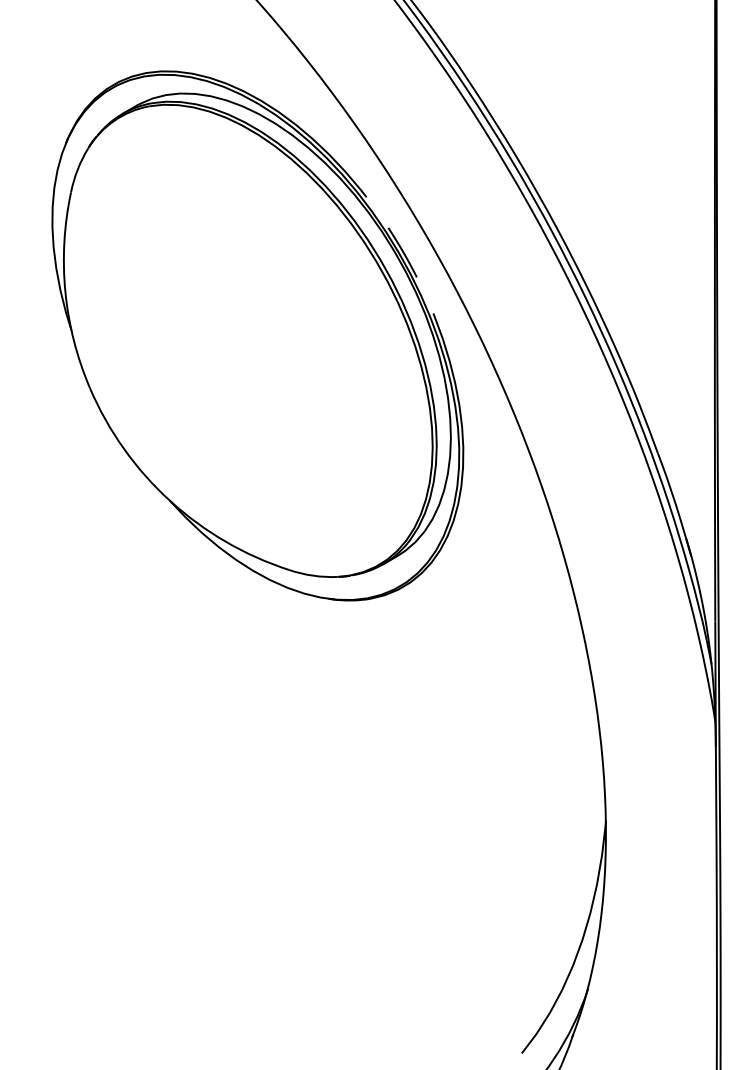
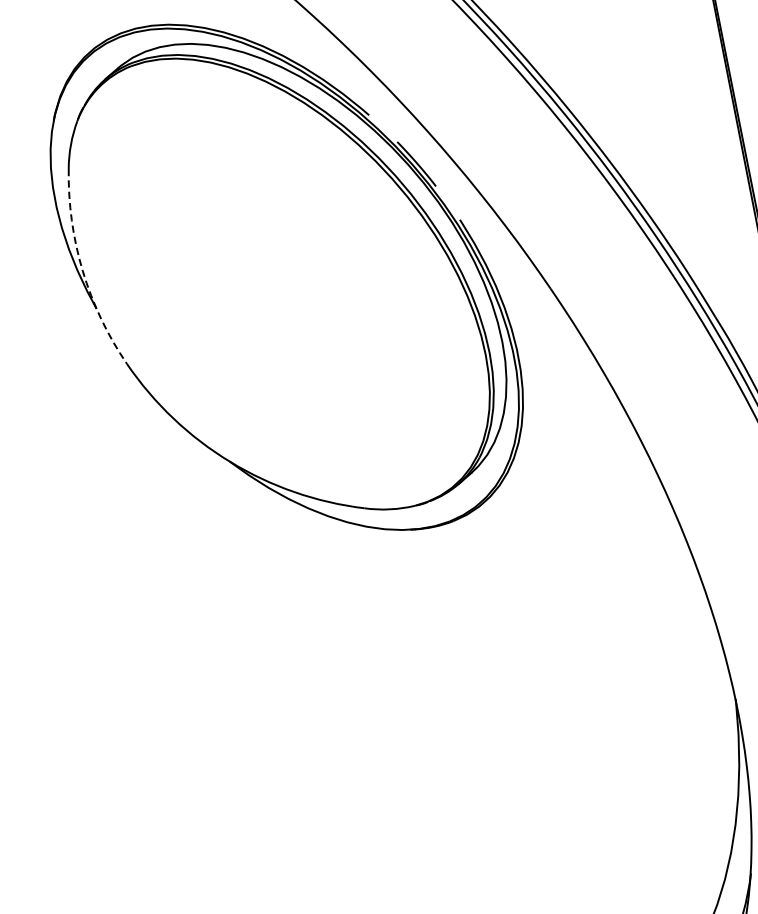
arc: (65, 291) -> (82, 270), solid -> dashed

